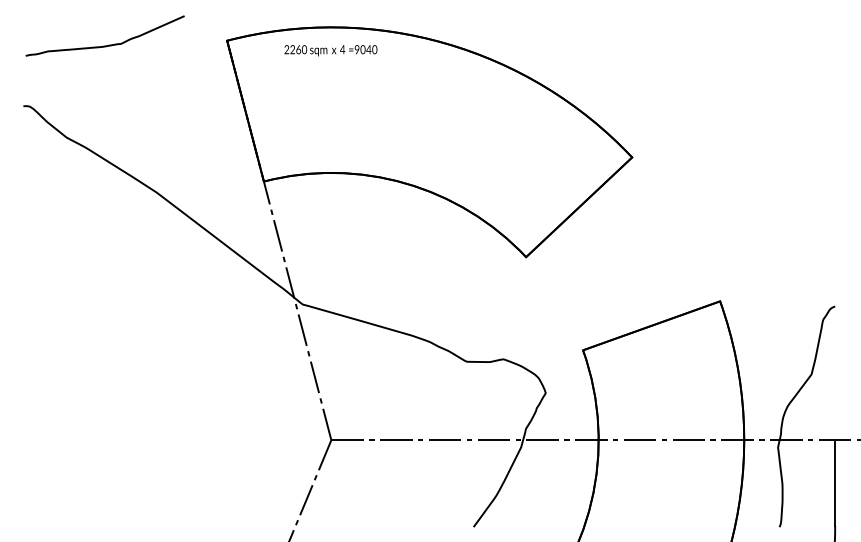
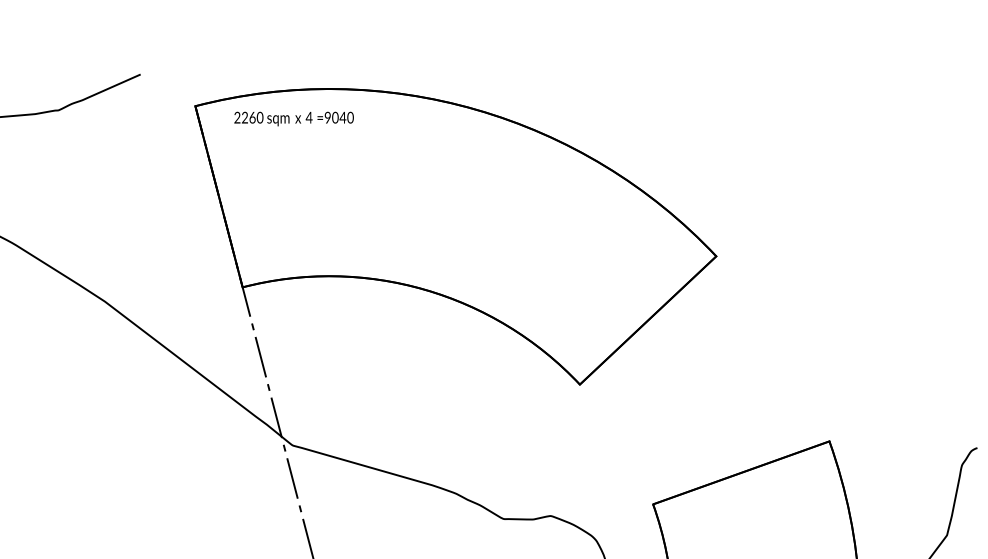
text: (330, 50) -> (293, 118), moved

